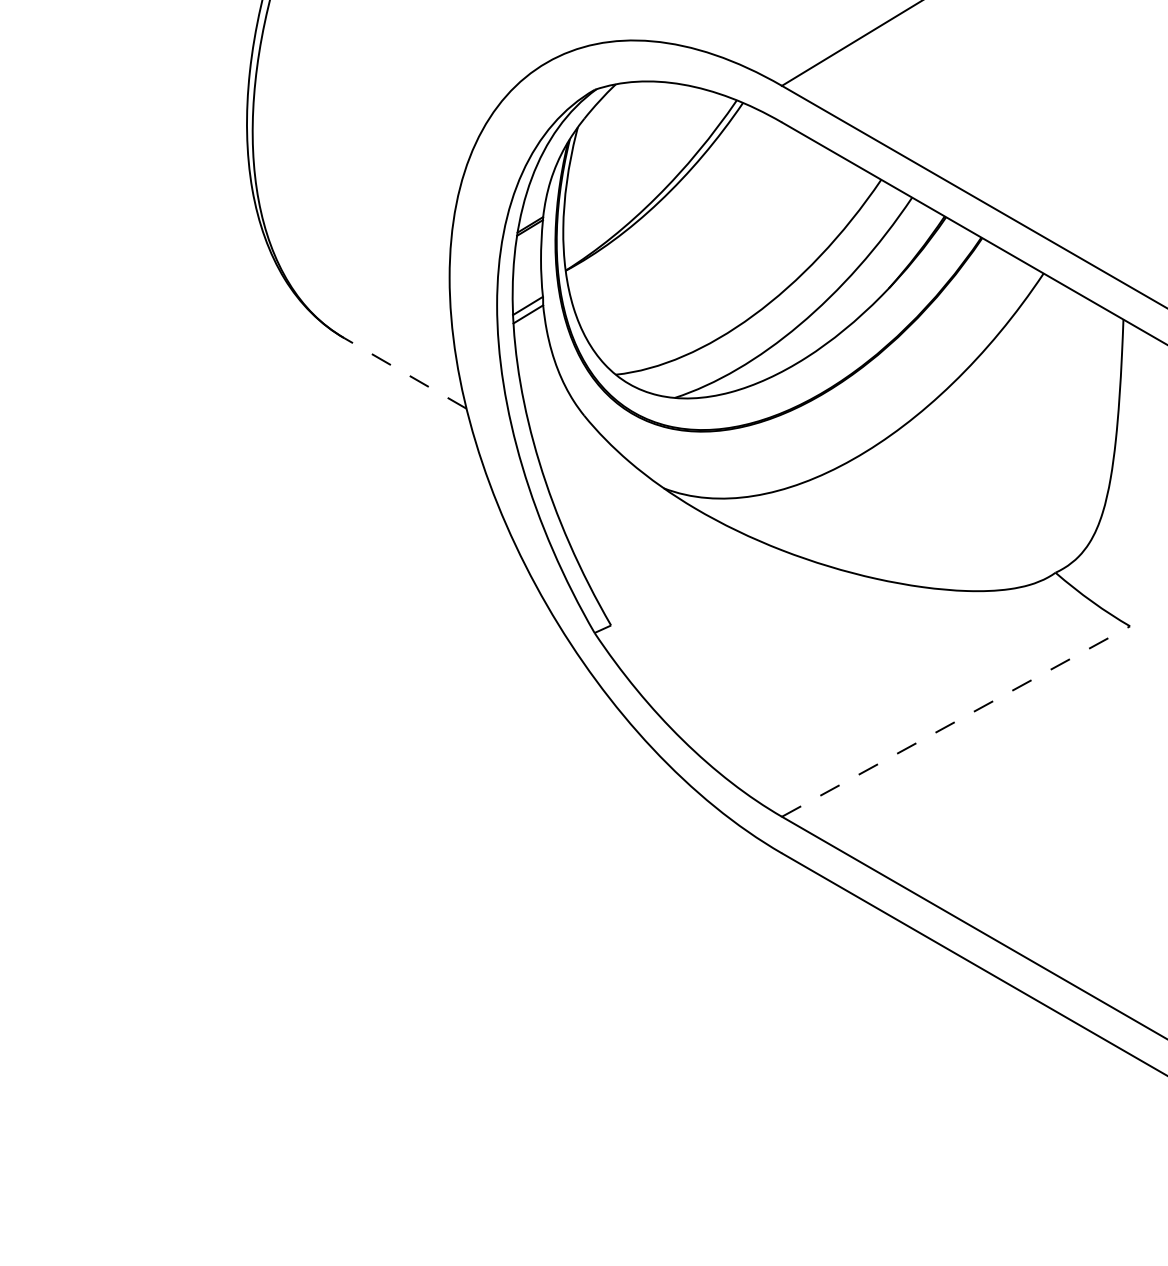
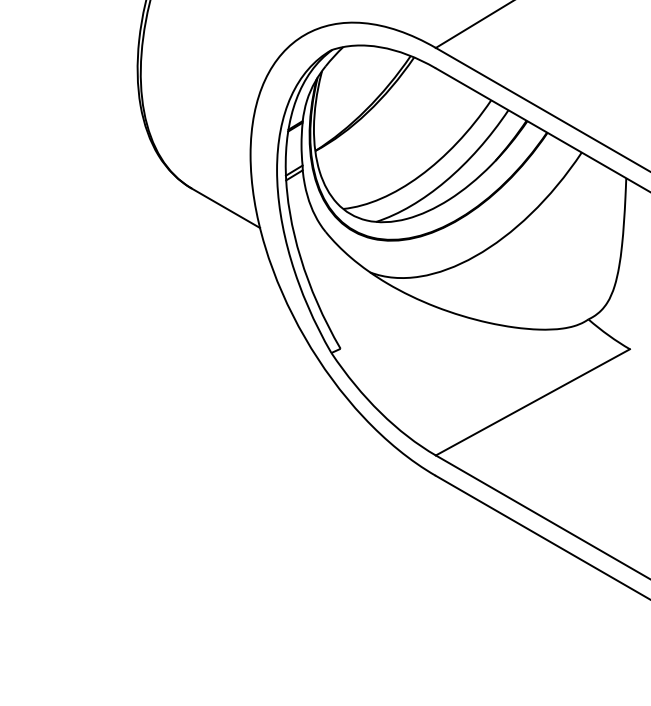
line: (404, 373) -> (225, 208), dashed -> solid
line: (955, 721) -> (532, 402), dashed -> solid

